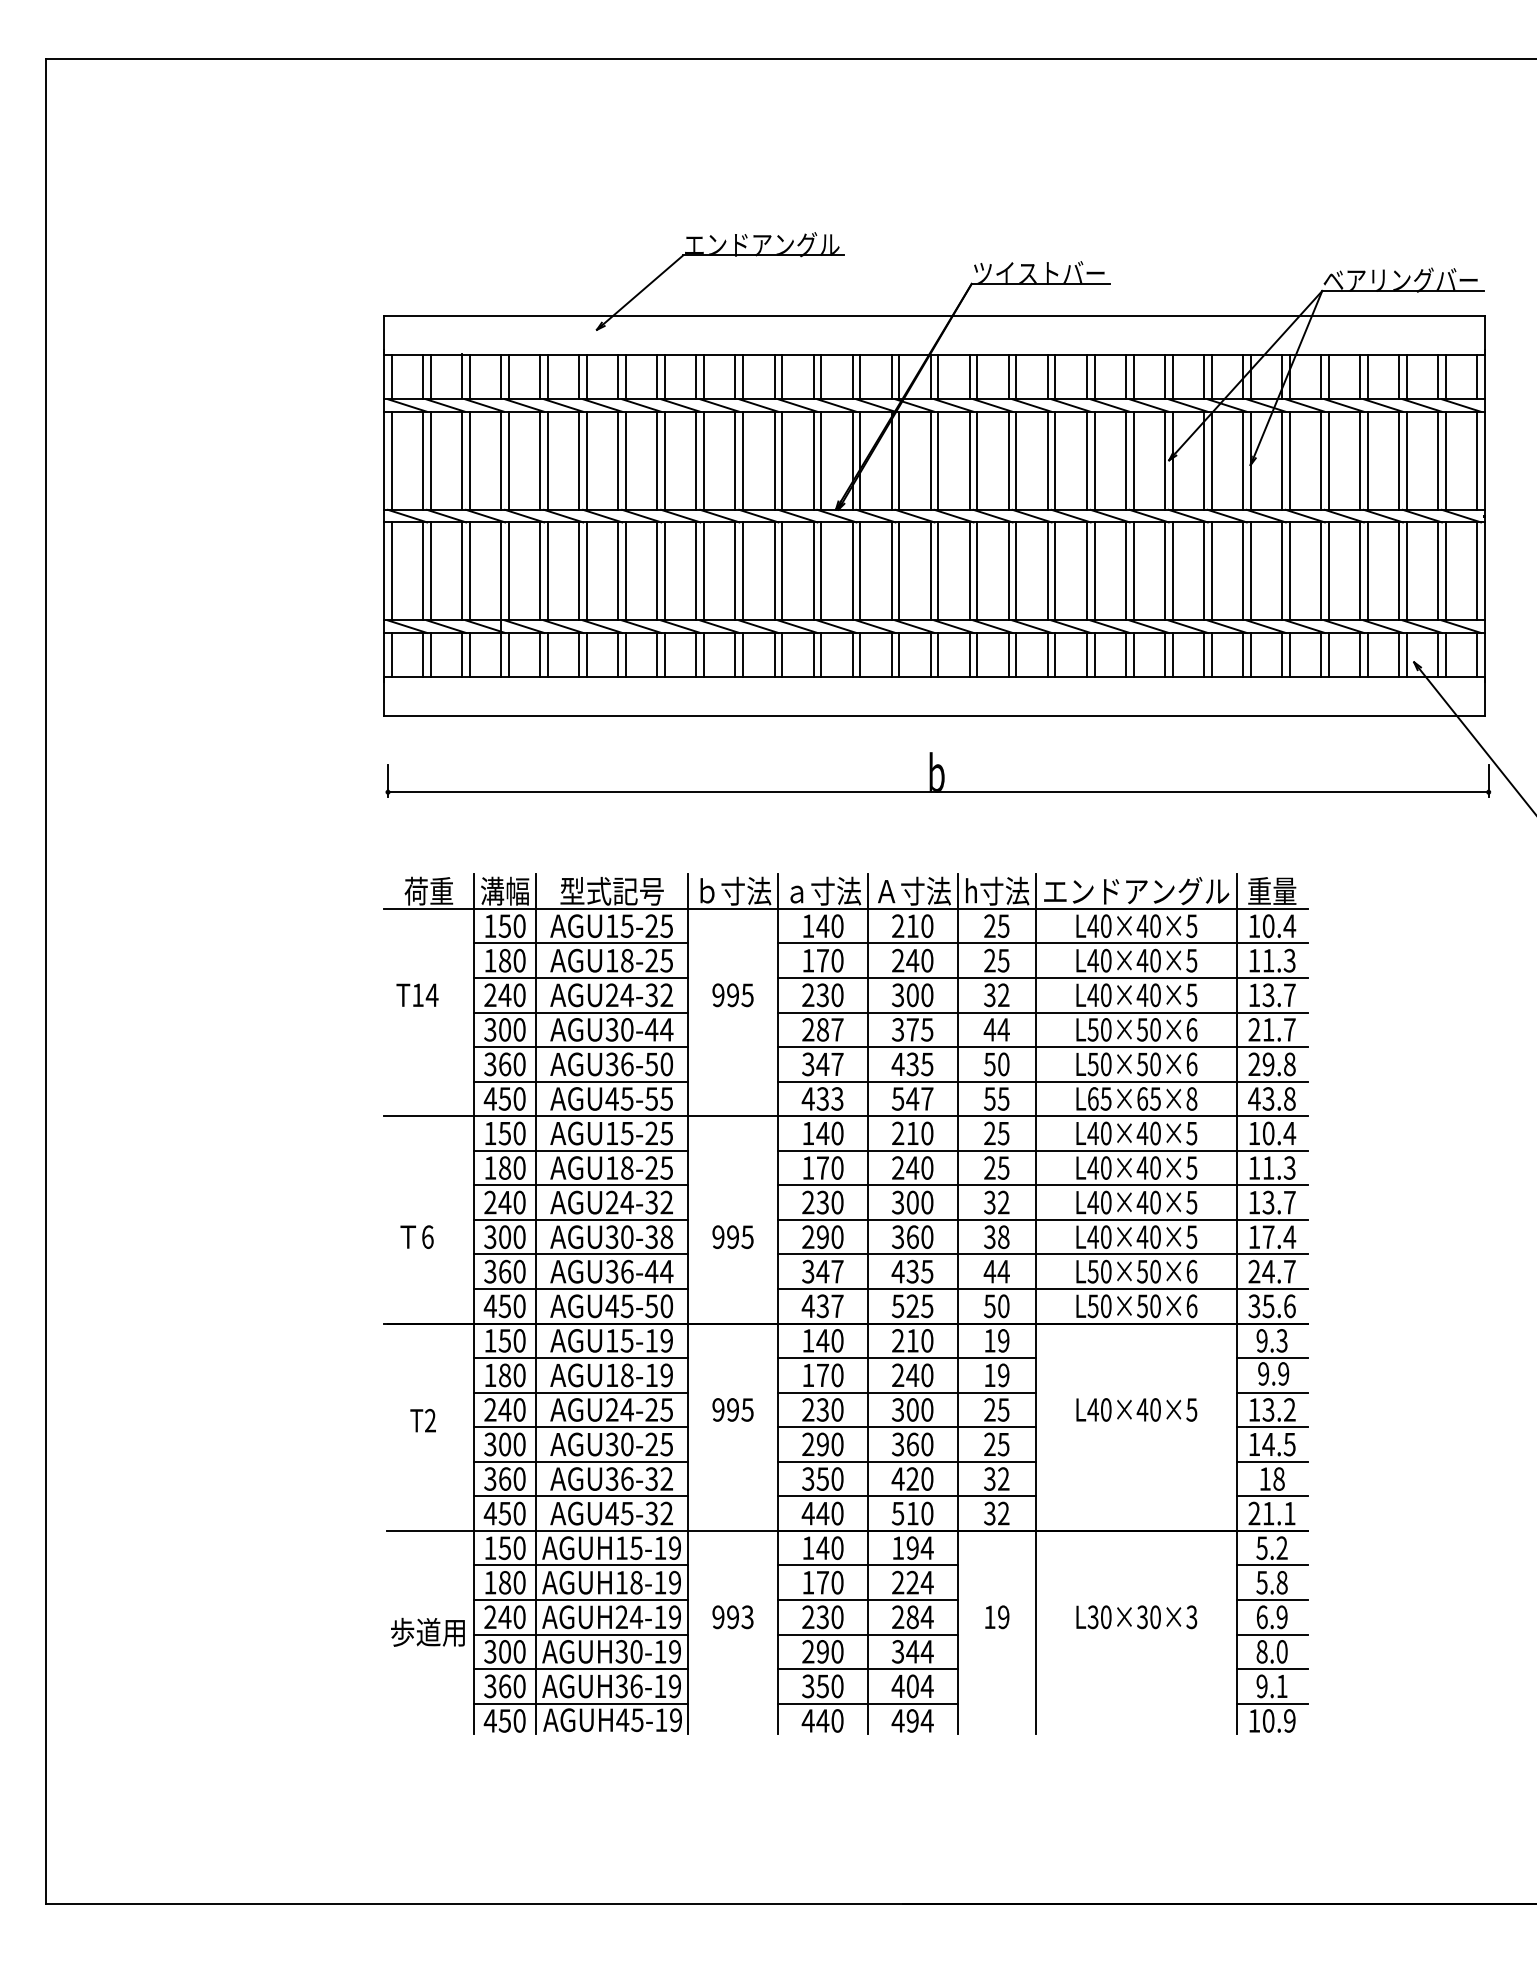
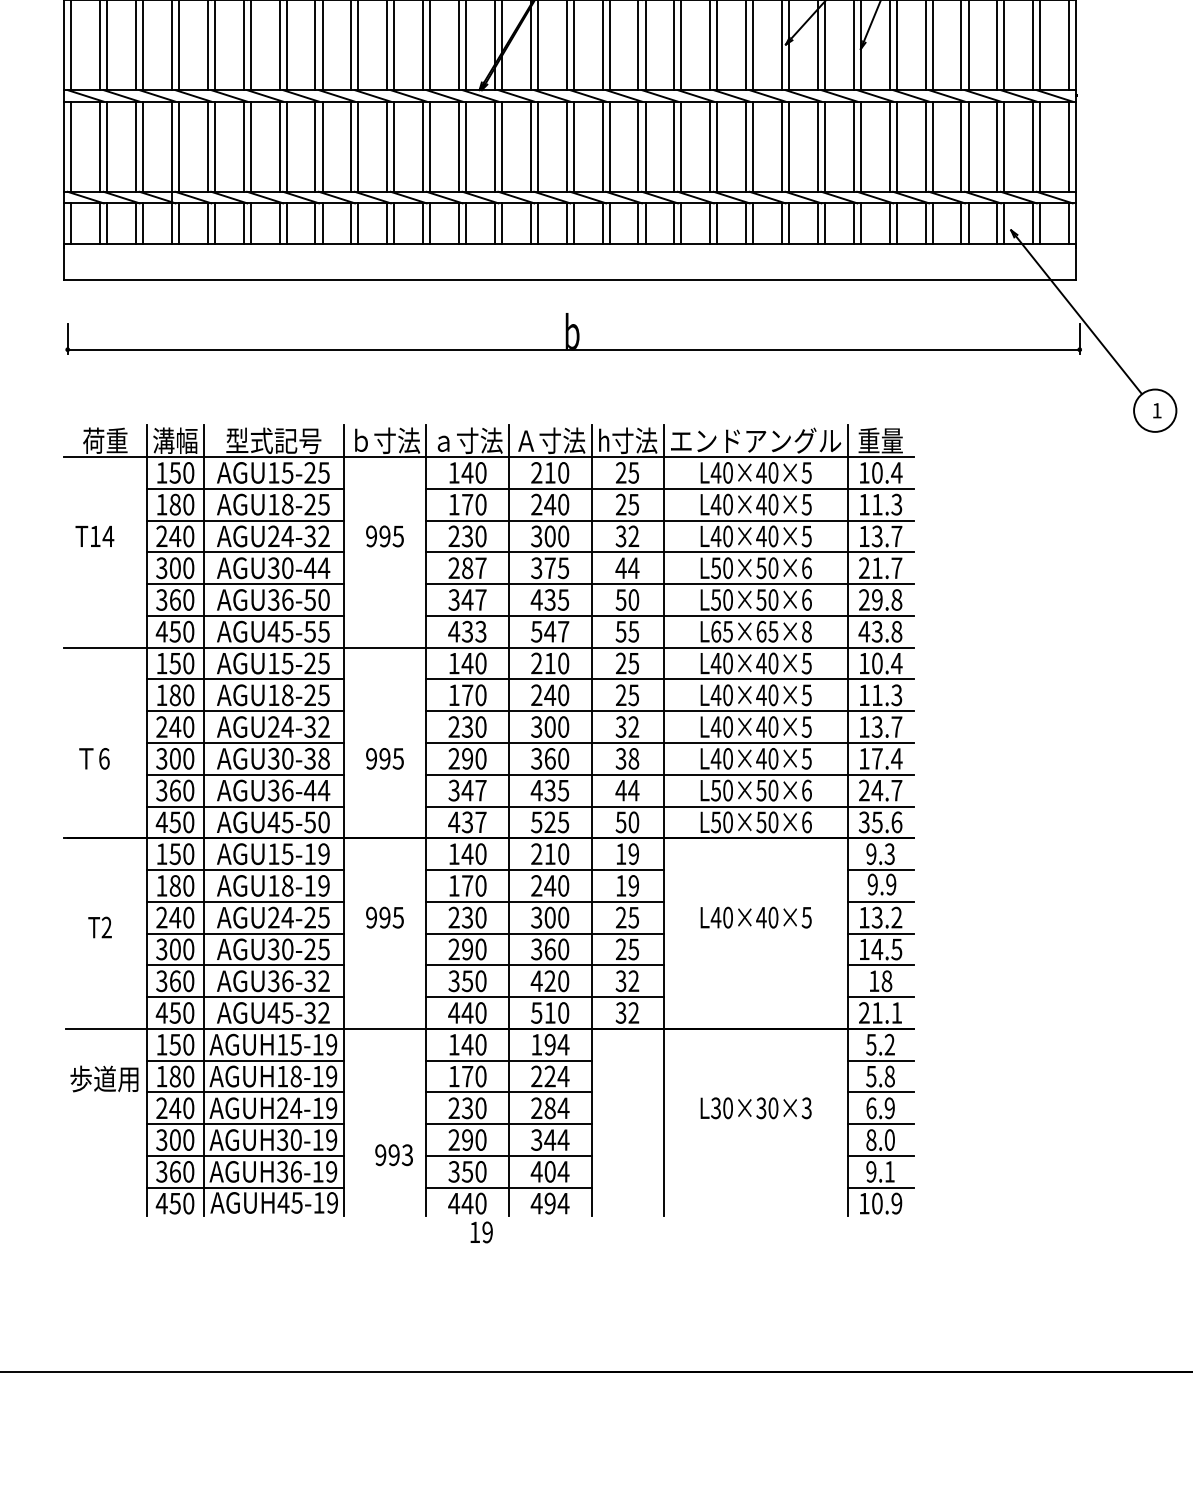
text: (732, 1617) -> (393, 1155), moved
text: (997, 1617) -> (481, 1232), moved
text: (427, 1631) -> (104, 1078), moved

